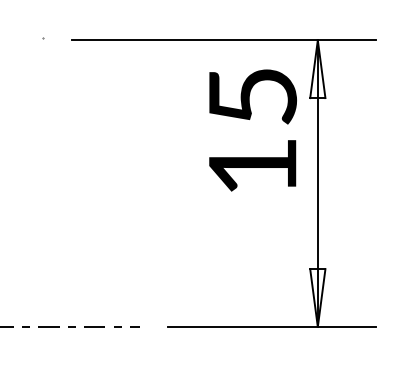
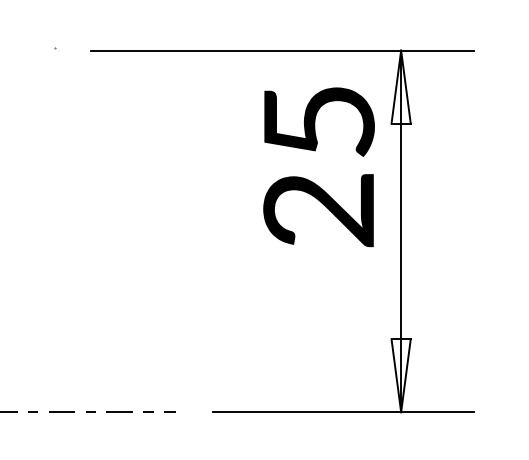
text: (252, 166) -> (318, 209), 15 -> 25

